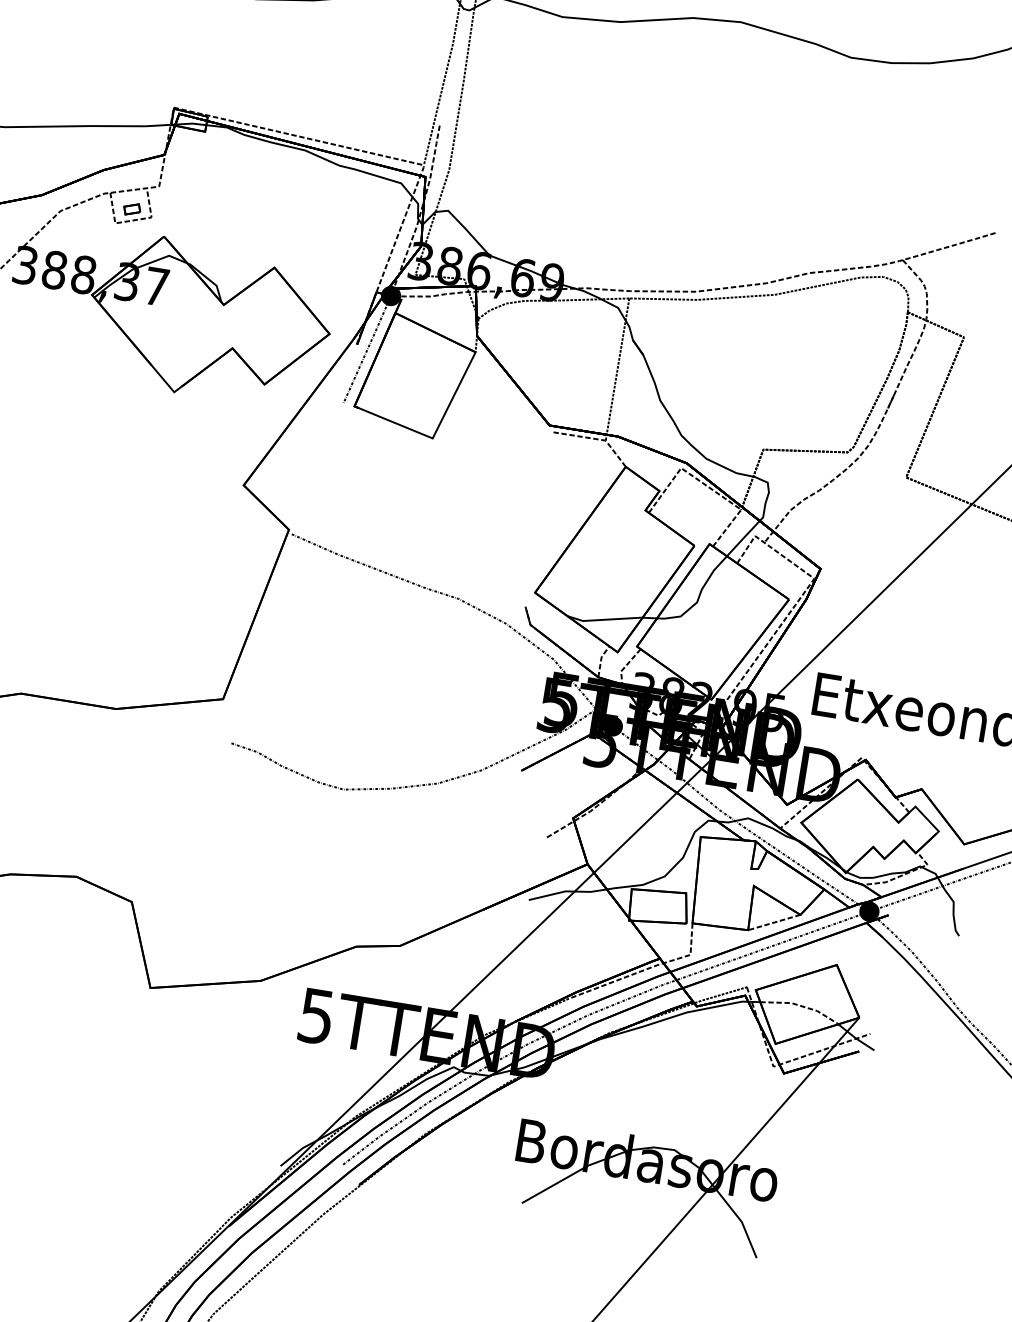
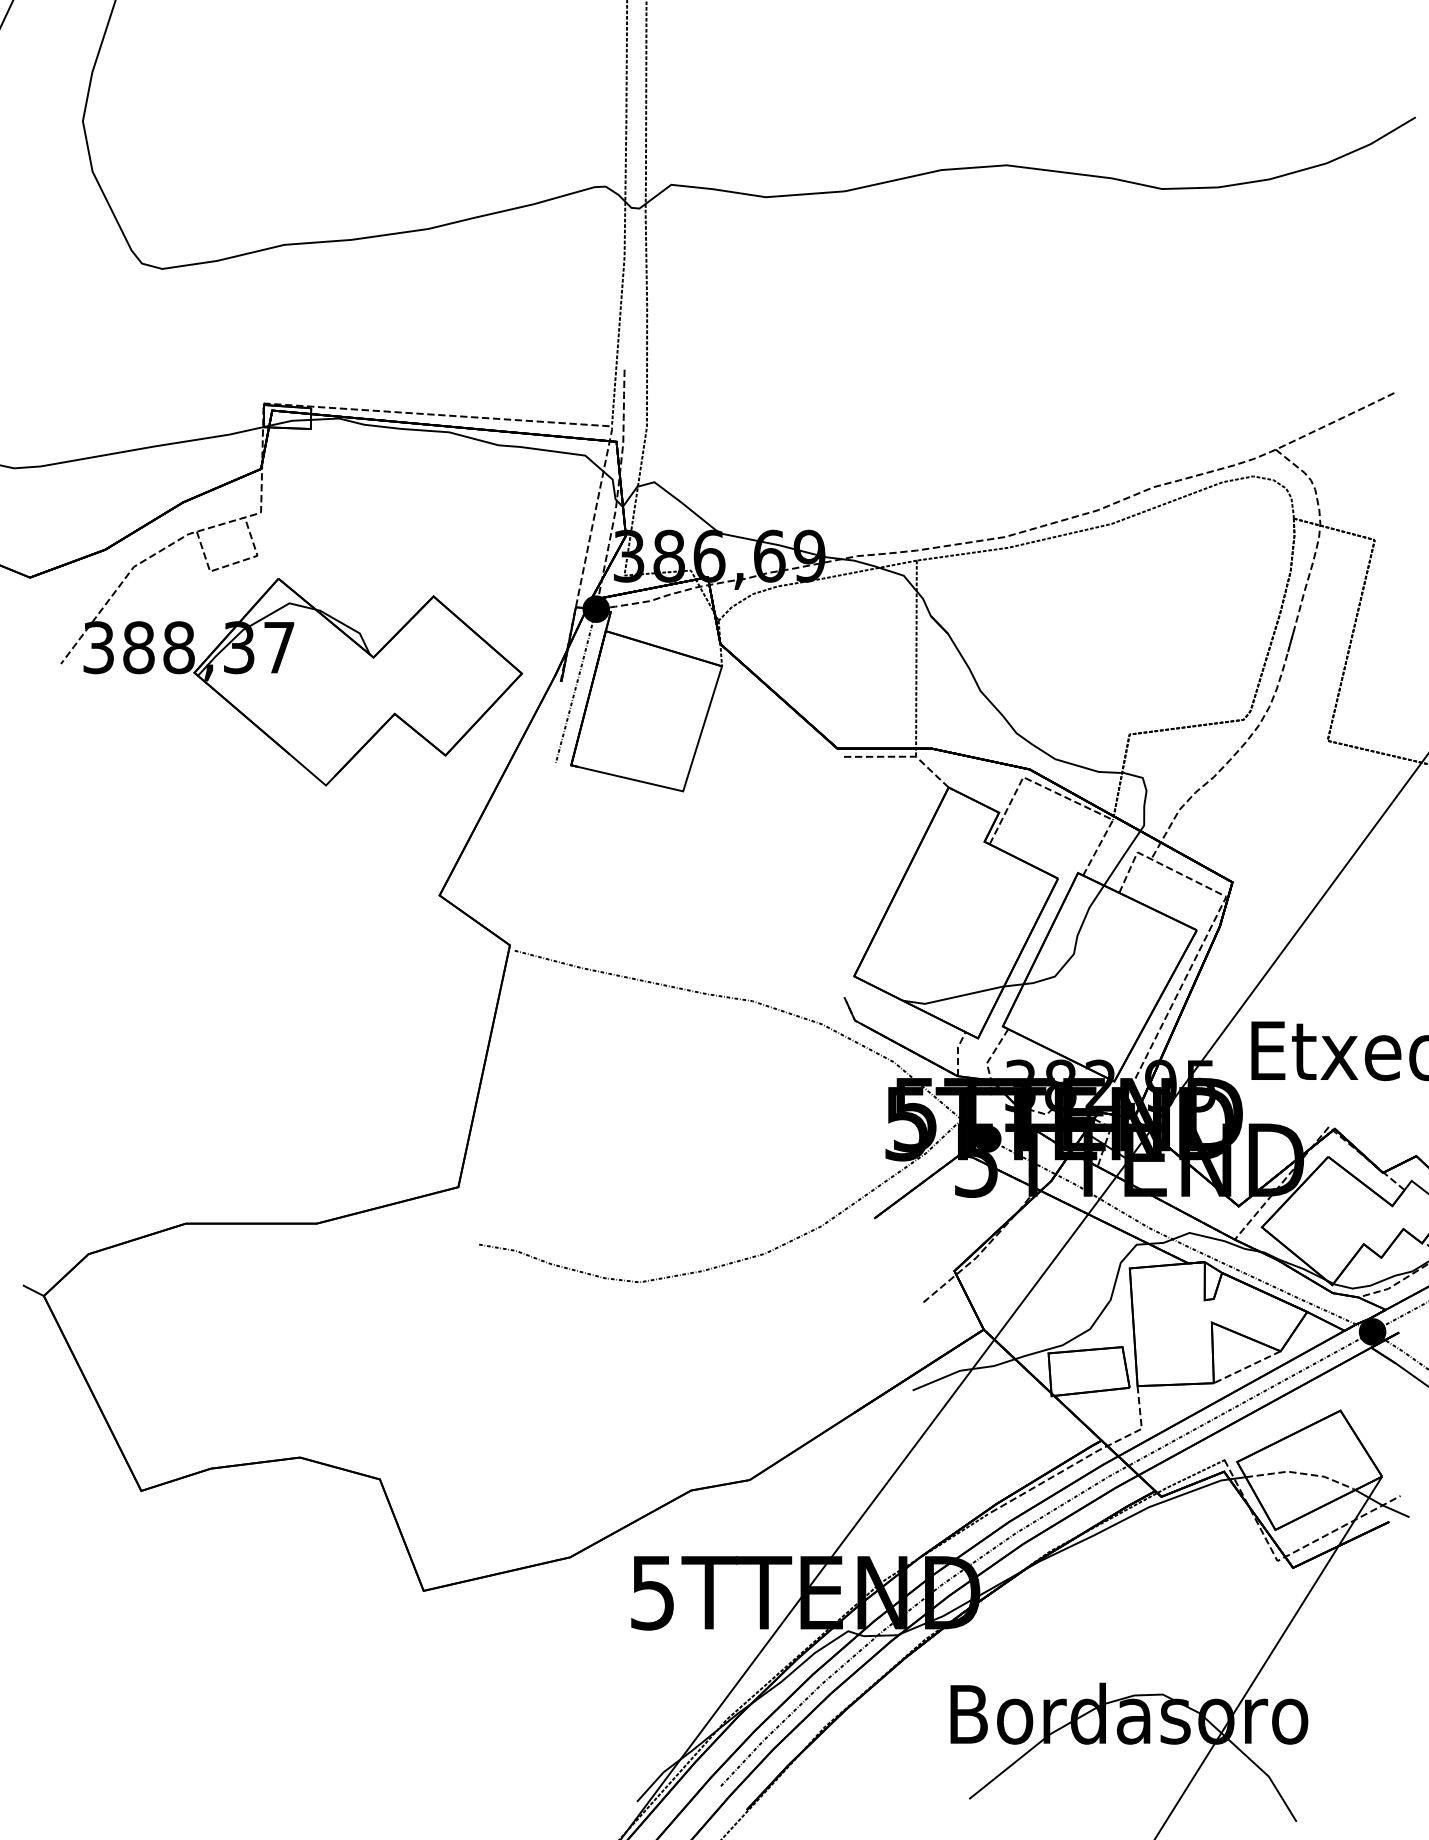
part: (132, 208) -> (229, 548), removed

